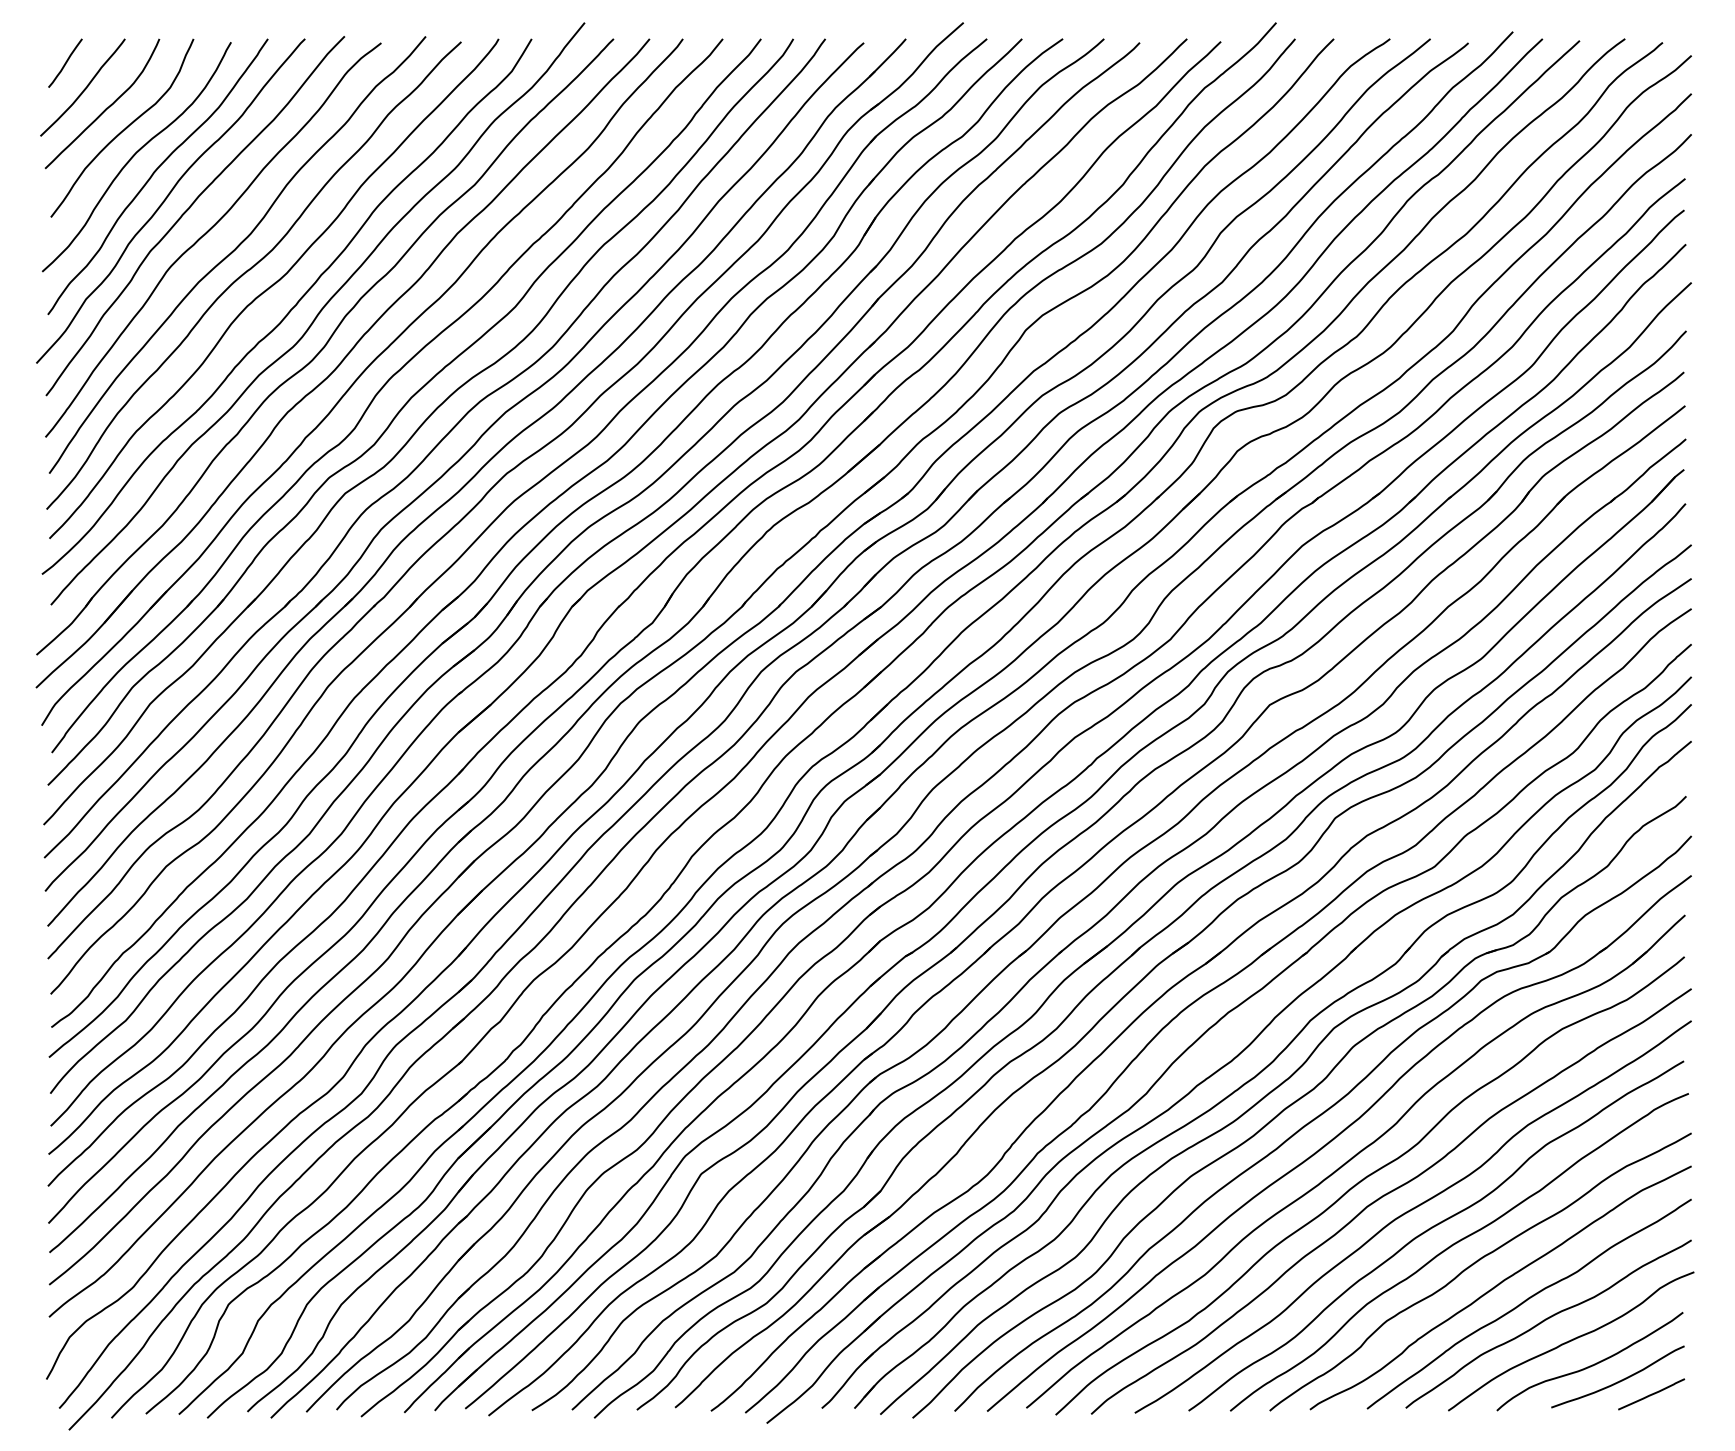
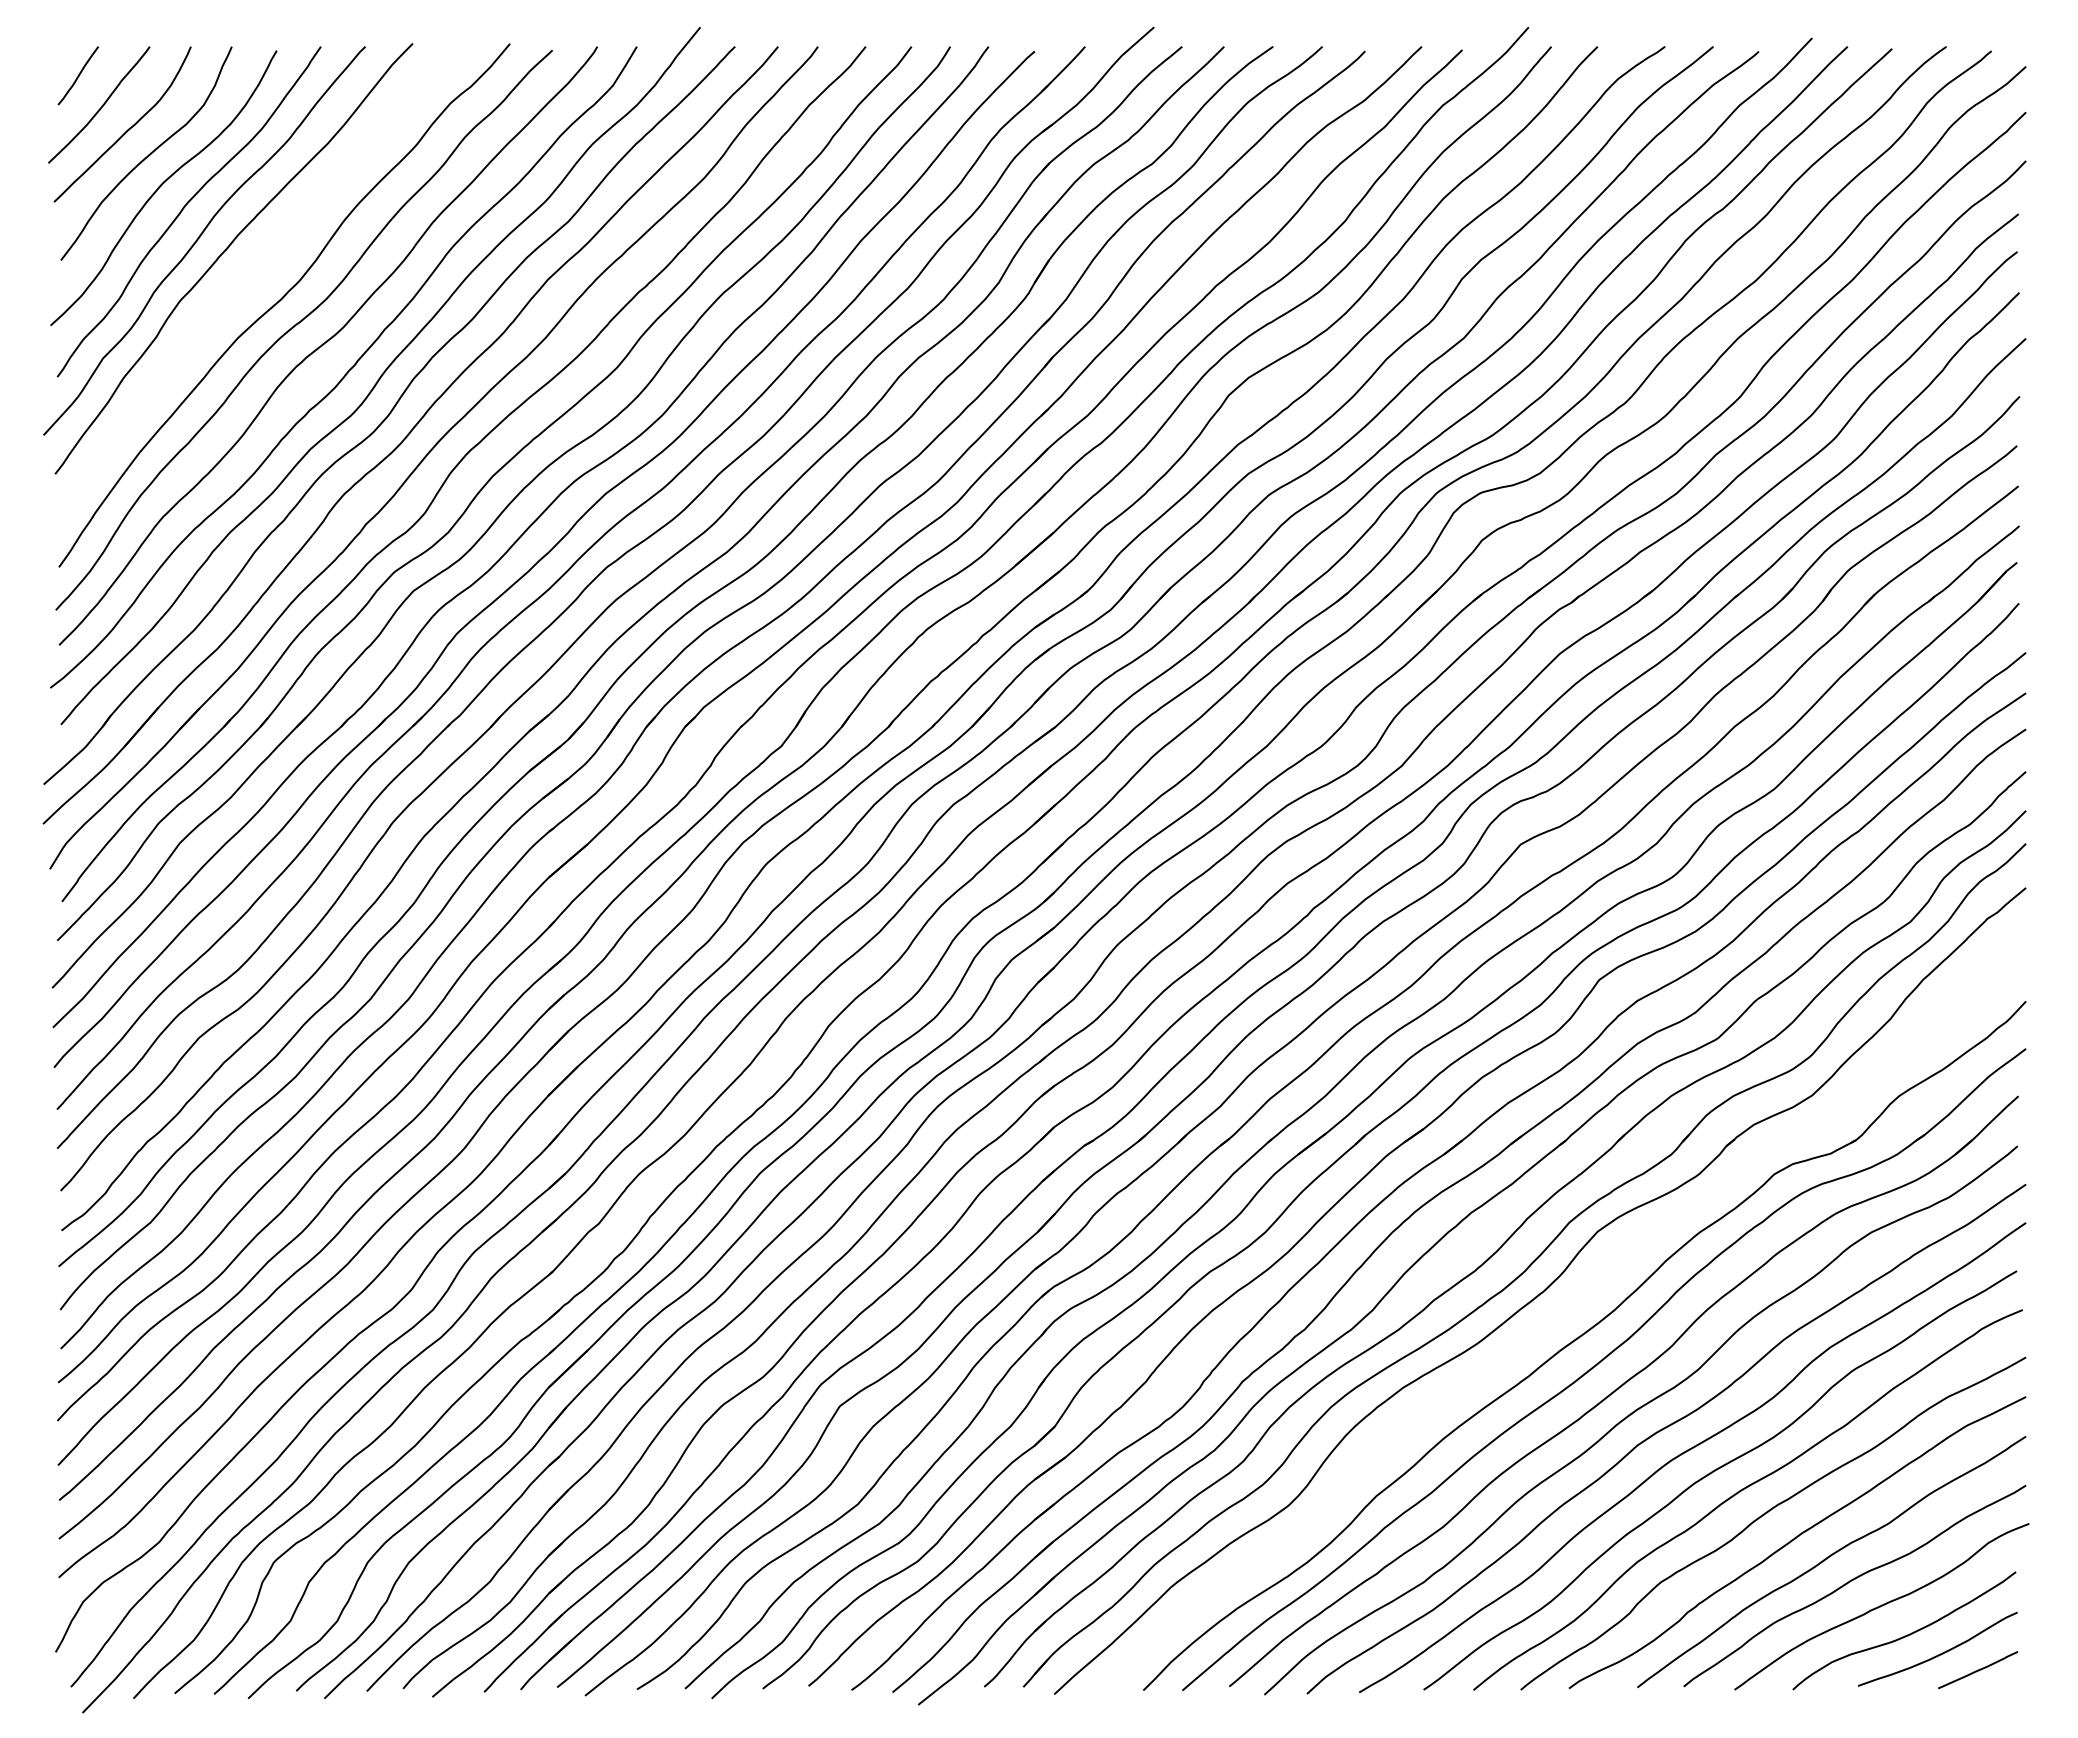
curve: (207, 233) -> (248, 279), removed
part: (1296, 1102) -> (1552, 1320), removed

